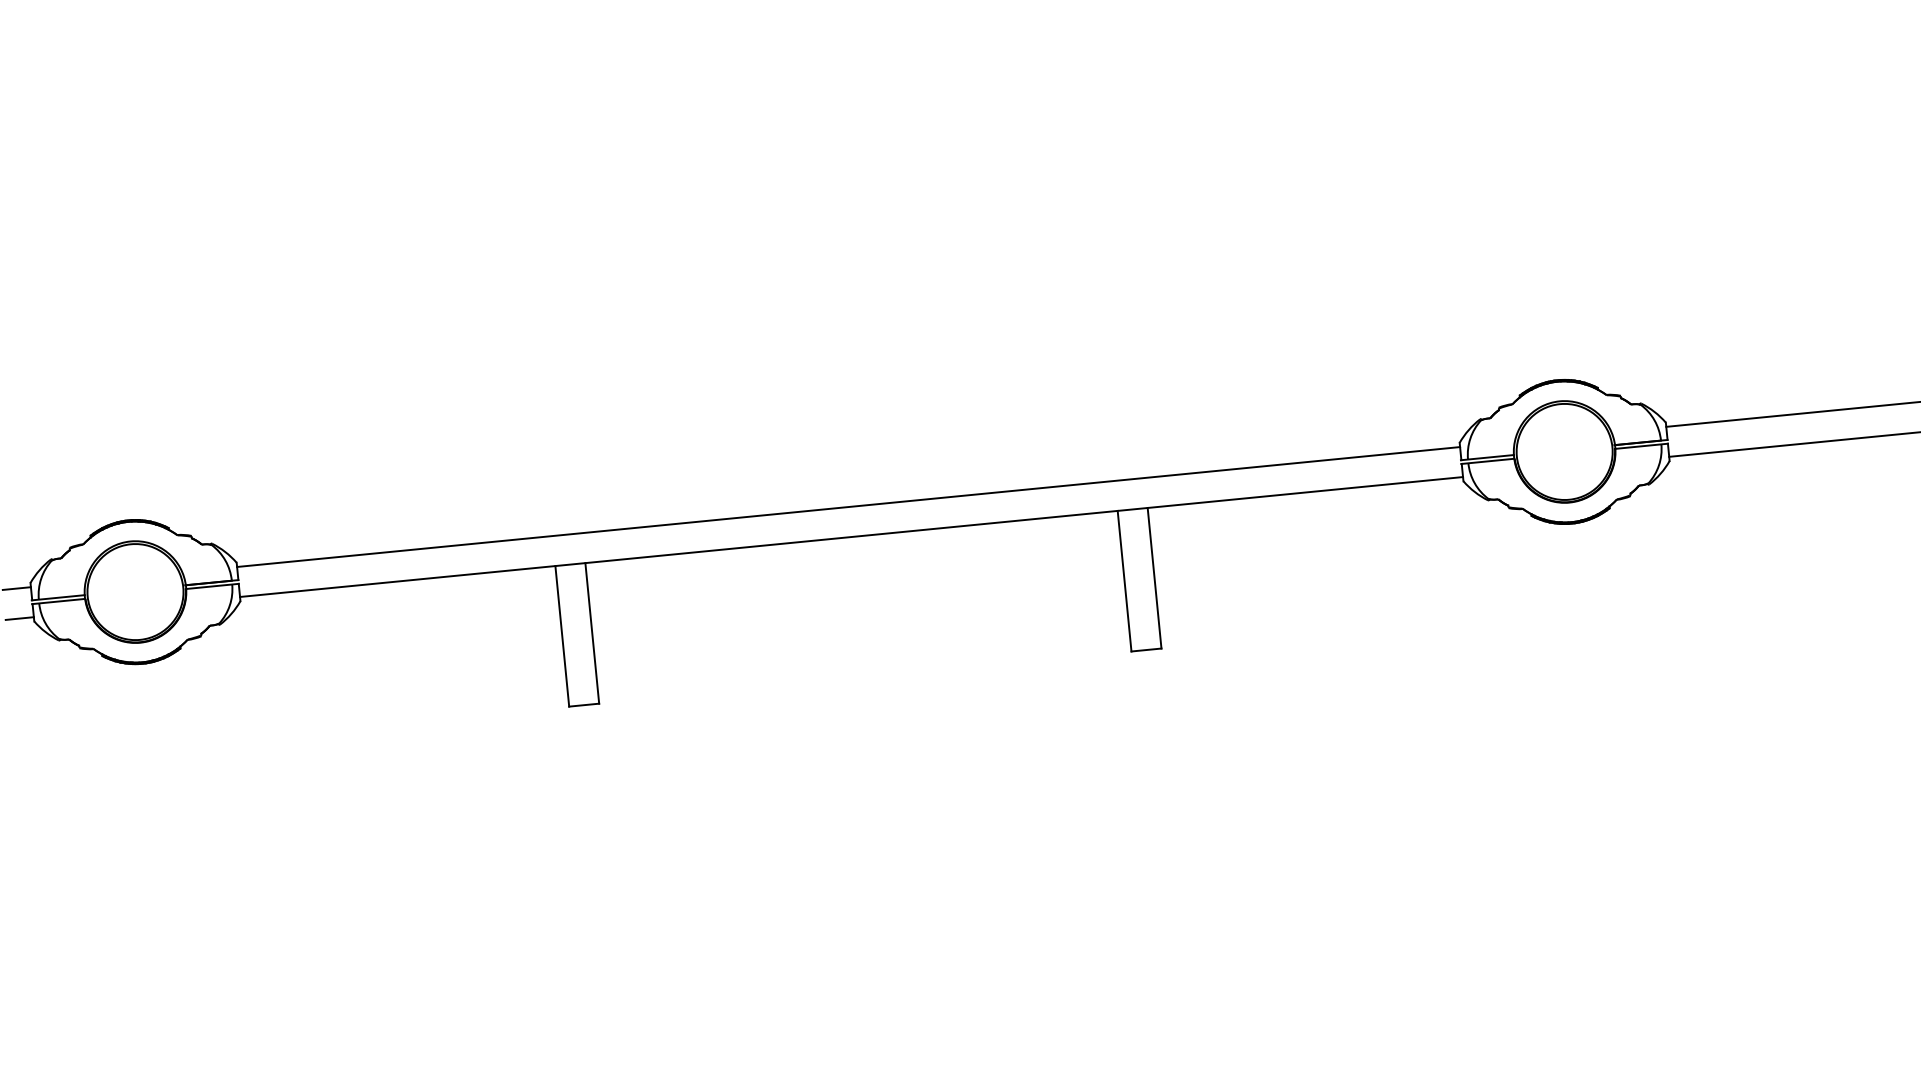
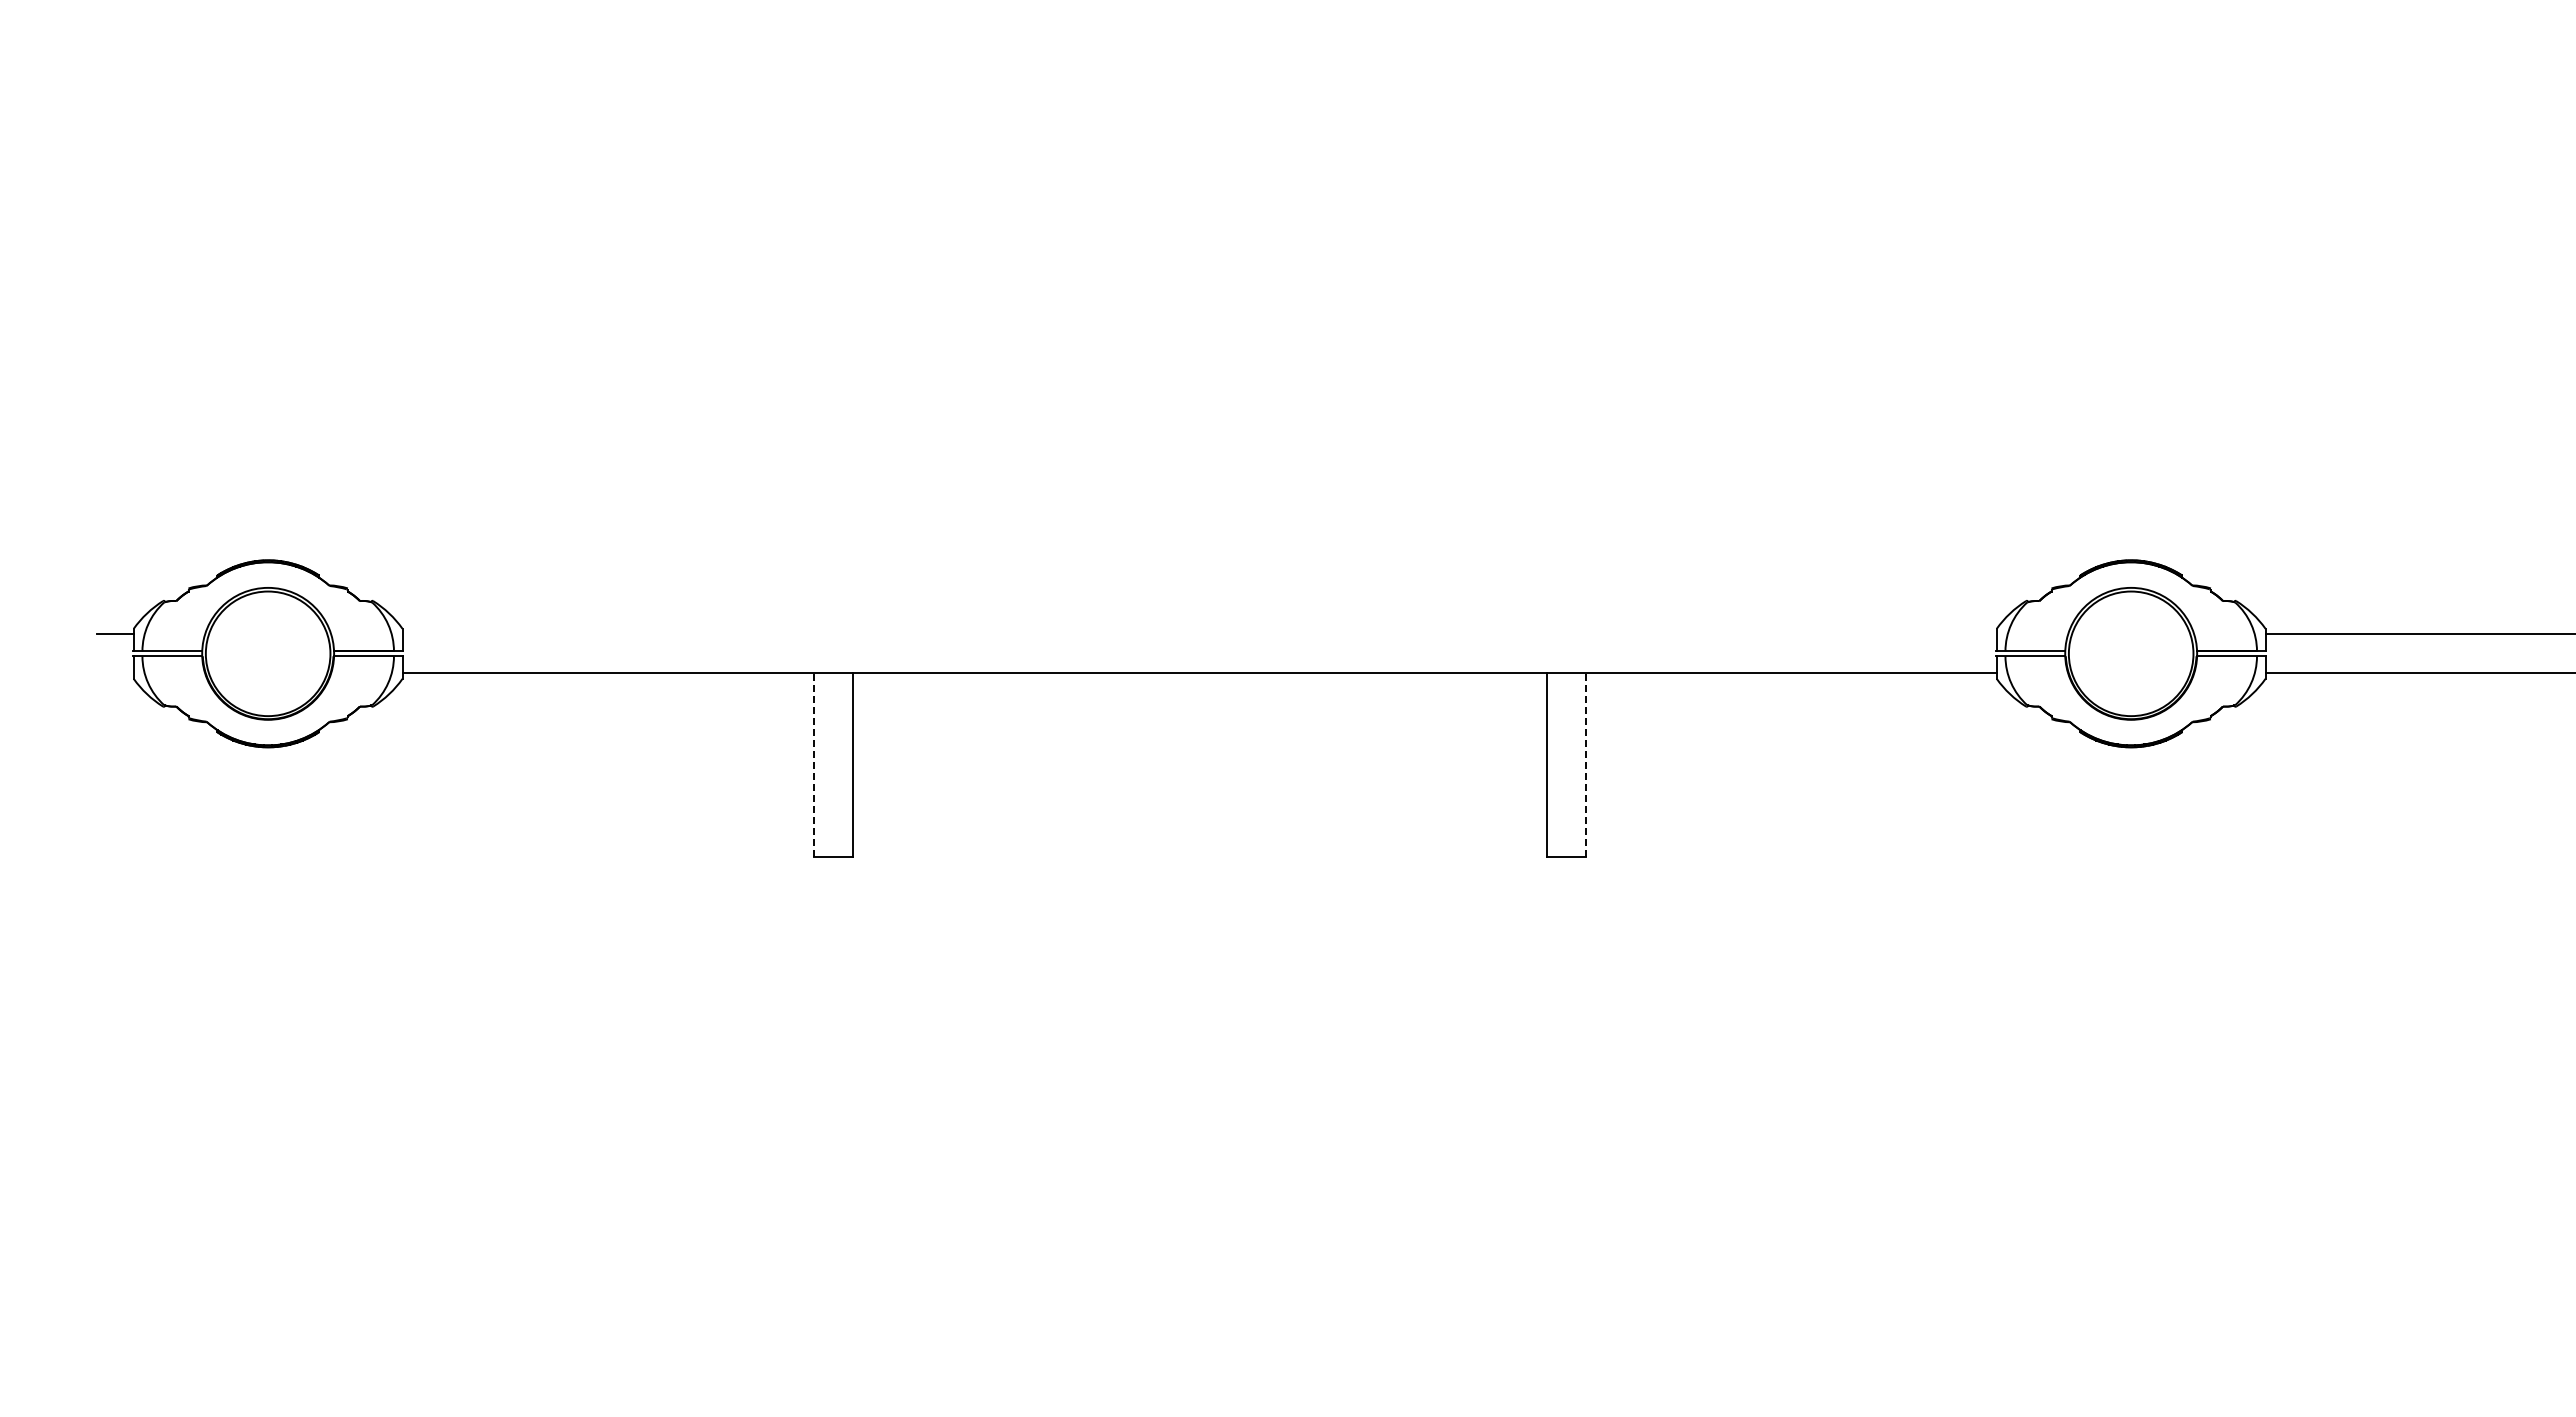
line: (848, 507) -> (1199, 634), removed
line: (1154, 578) -> (1585, 765), solid -> dashed
line: (19, 618) -> (115, 673), removed
line: (562, 636) -> (813, 765), solid -> dashed

